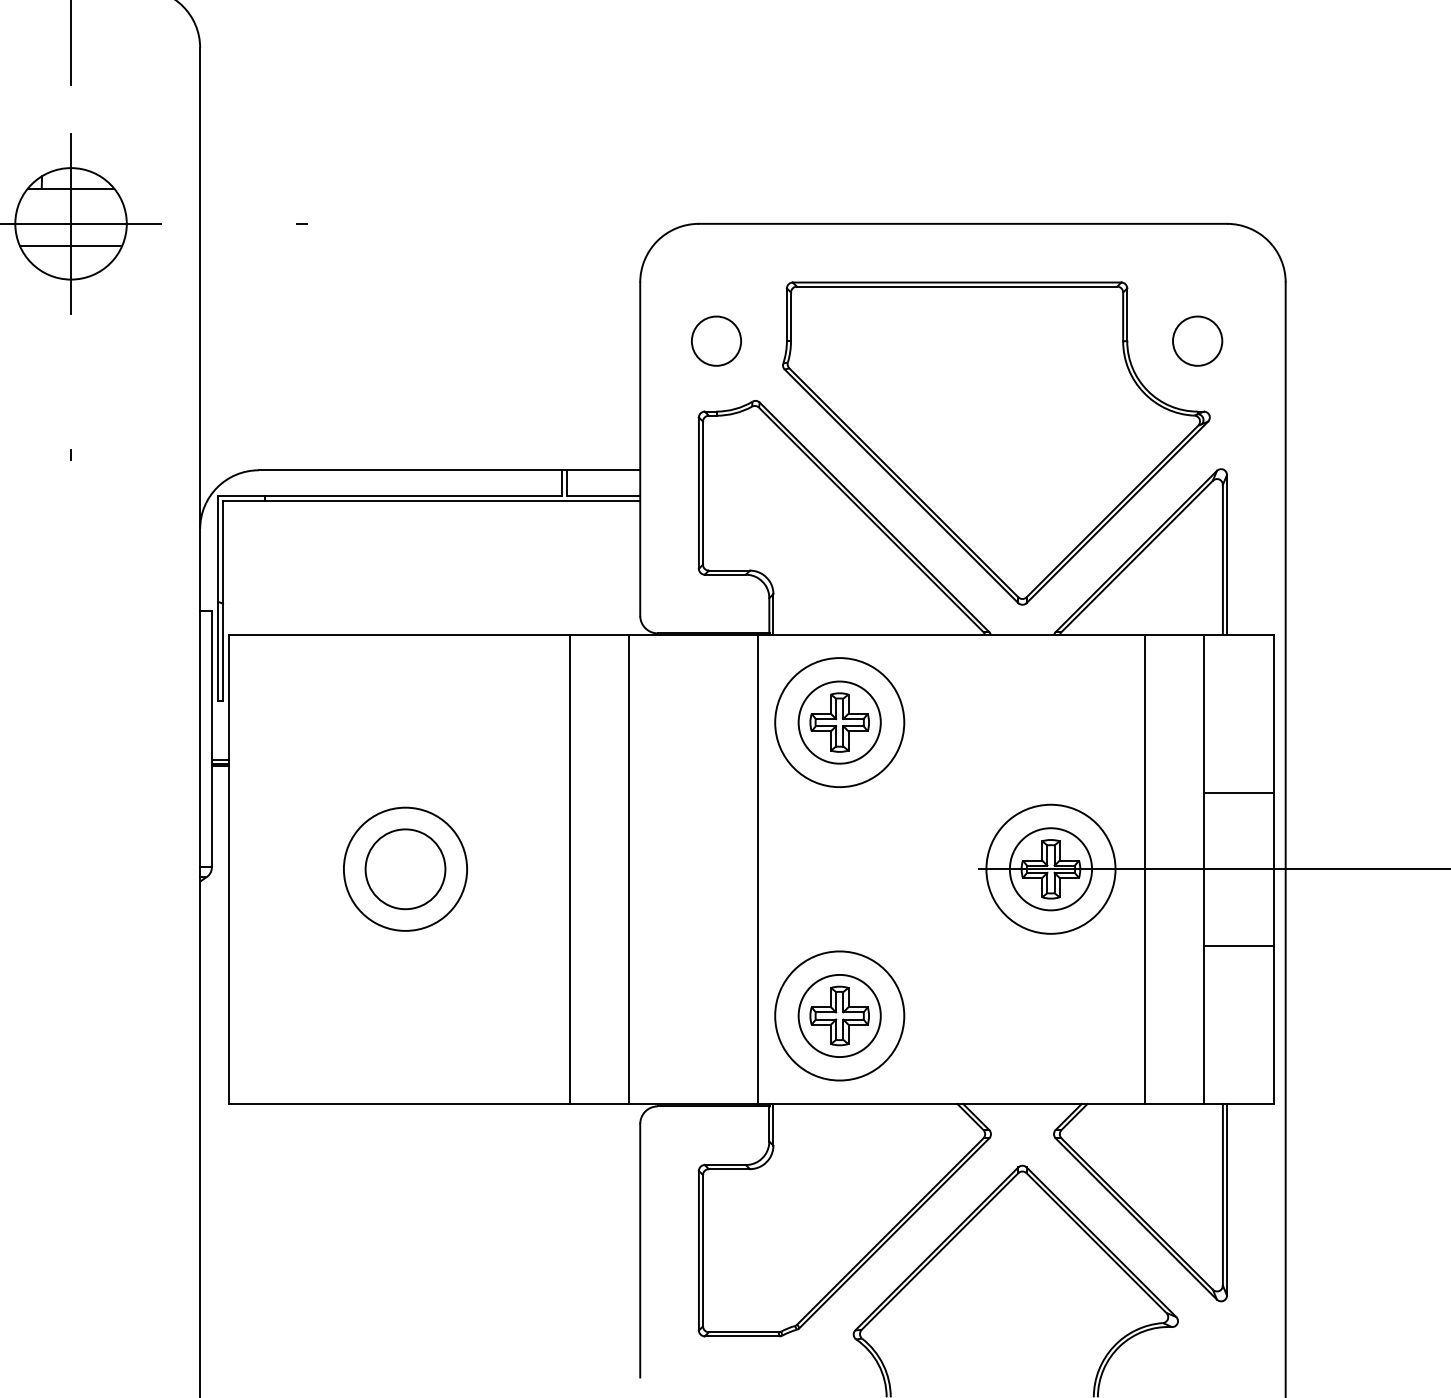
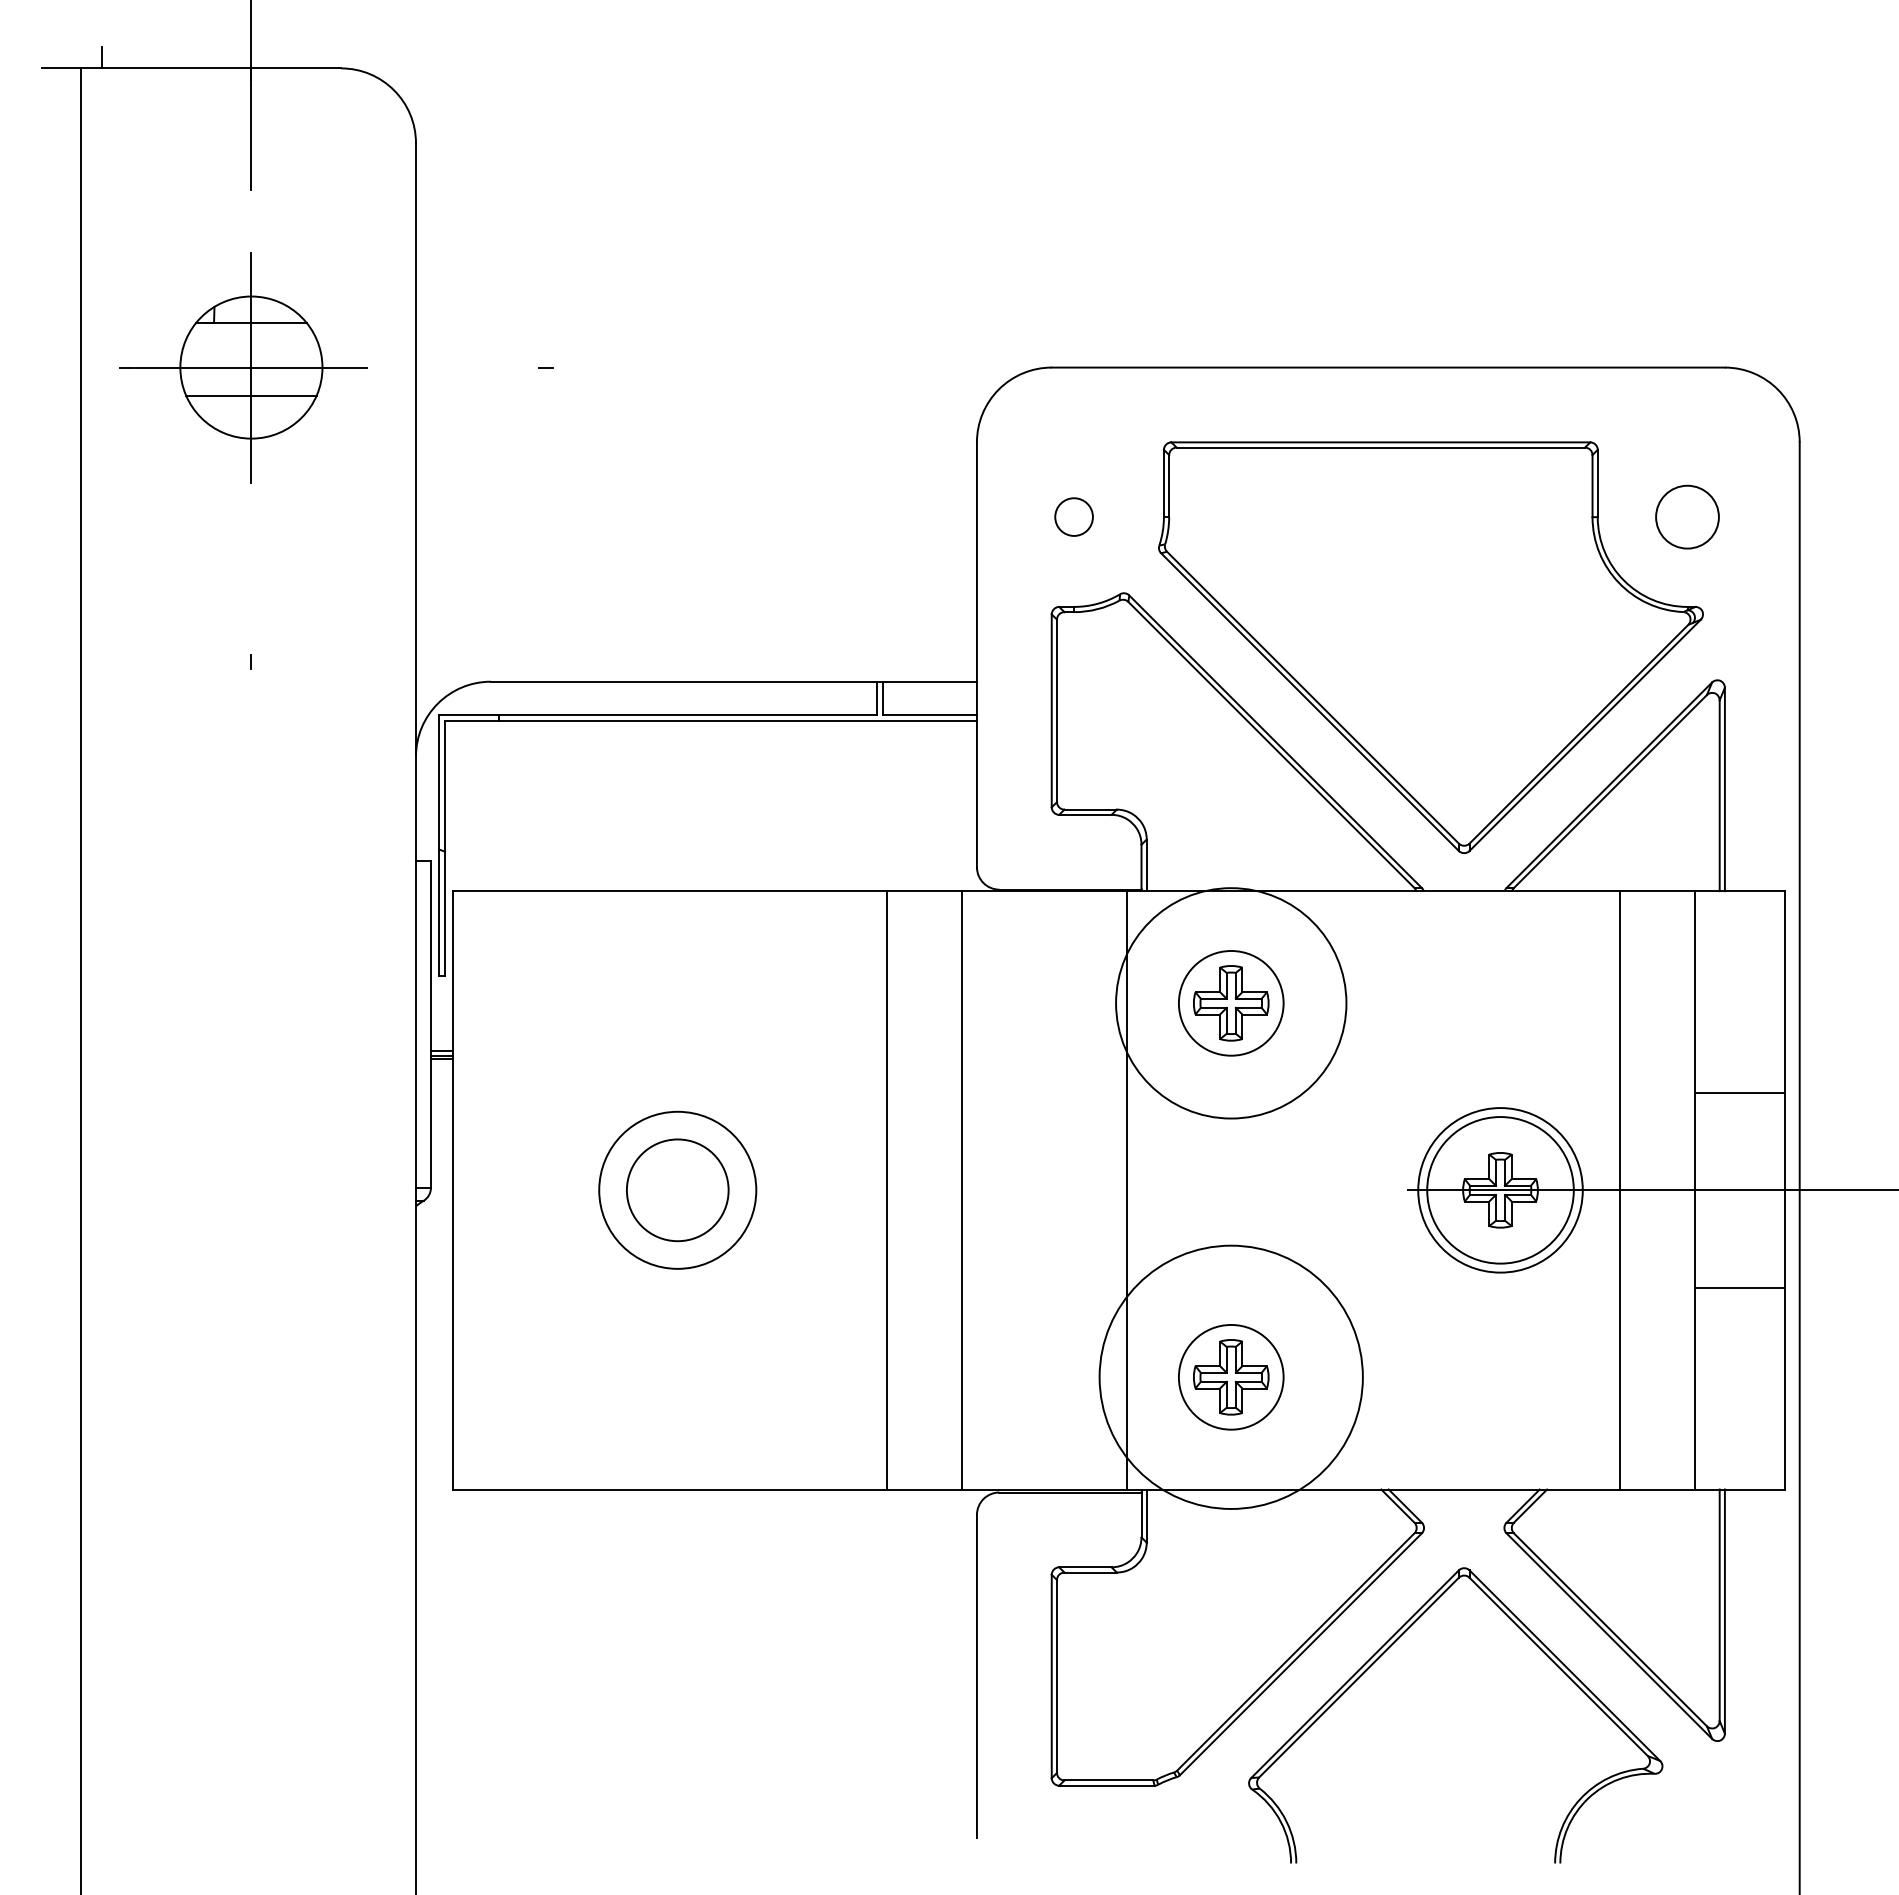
circle: (715, 340) -> (1073, 516), size x0.6
circle: (839, 722) -> (1230, 1003), size x1.4
circle: (1050, 868) -> (1500, 1189), size x1.4
circle: (839, 1016) -> (1230, 1377), size x1.6

